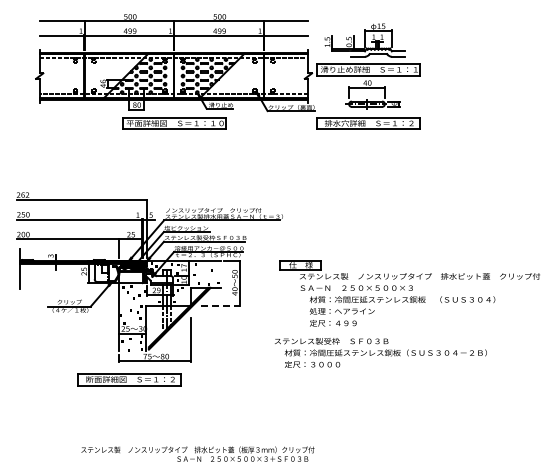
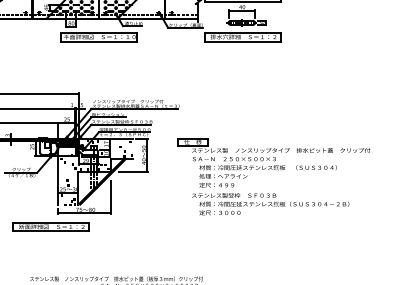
line: (220, 305) -> (133, 172), dashed -> solid
text: (380, 352) -> (270, 203), moved
part: (129, 379) -> (51, 226), moved

